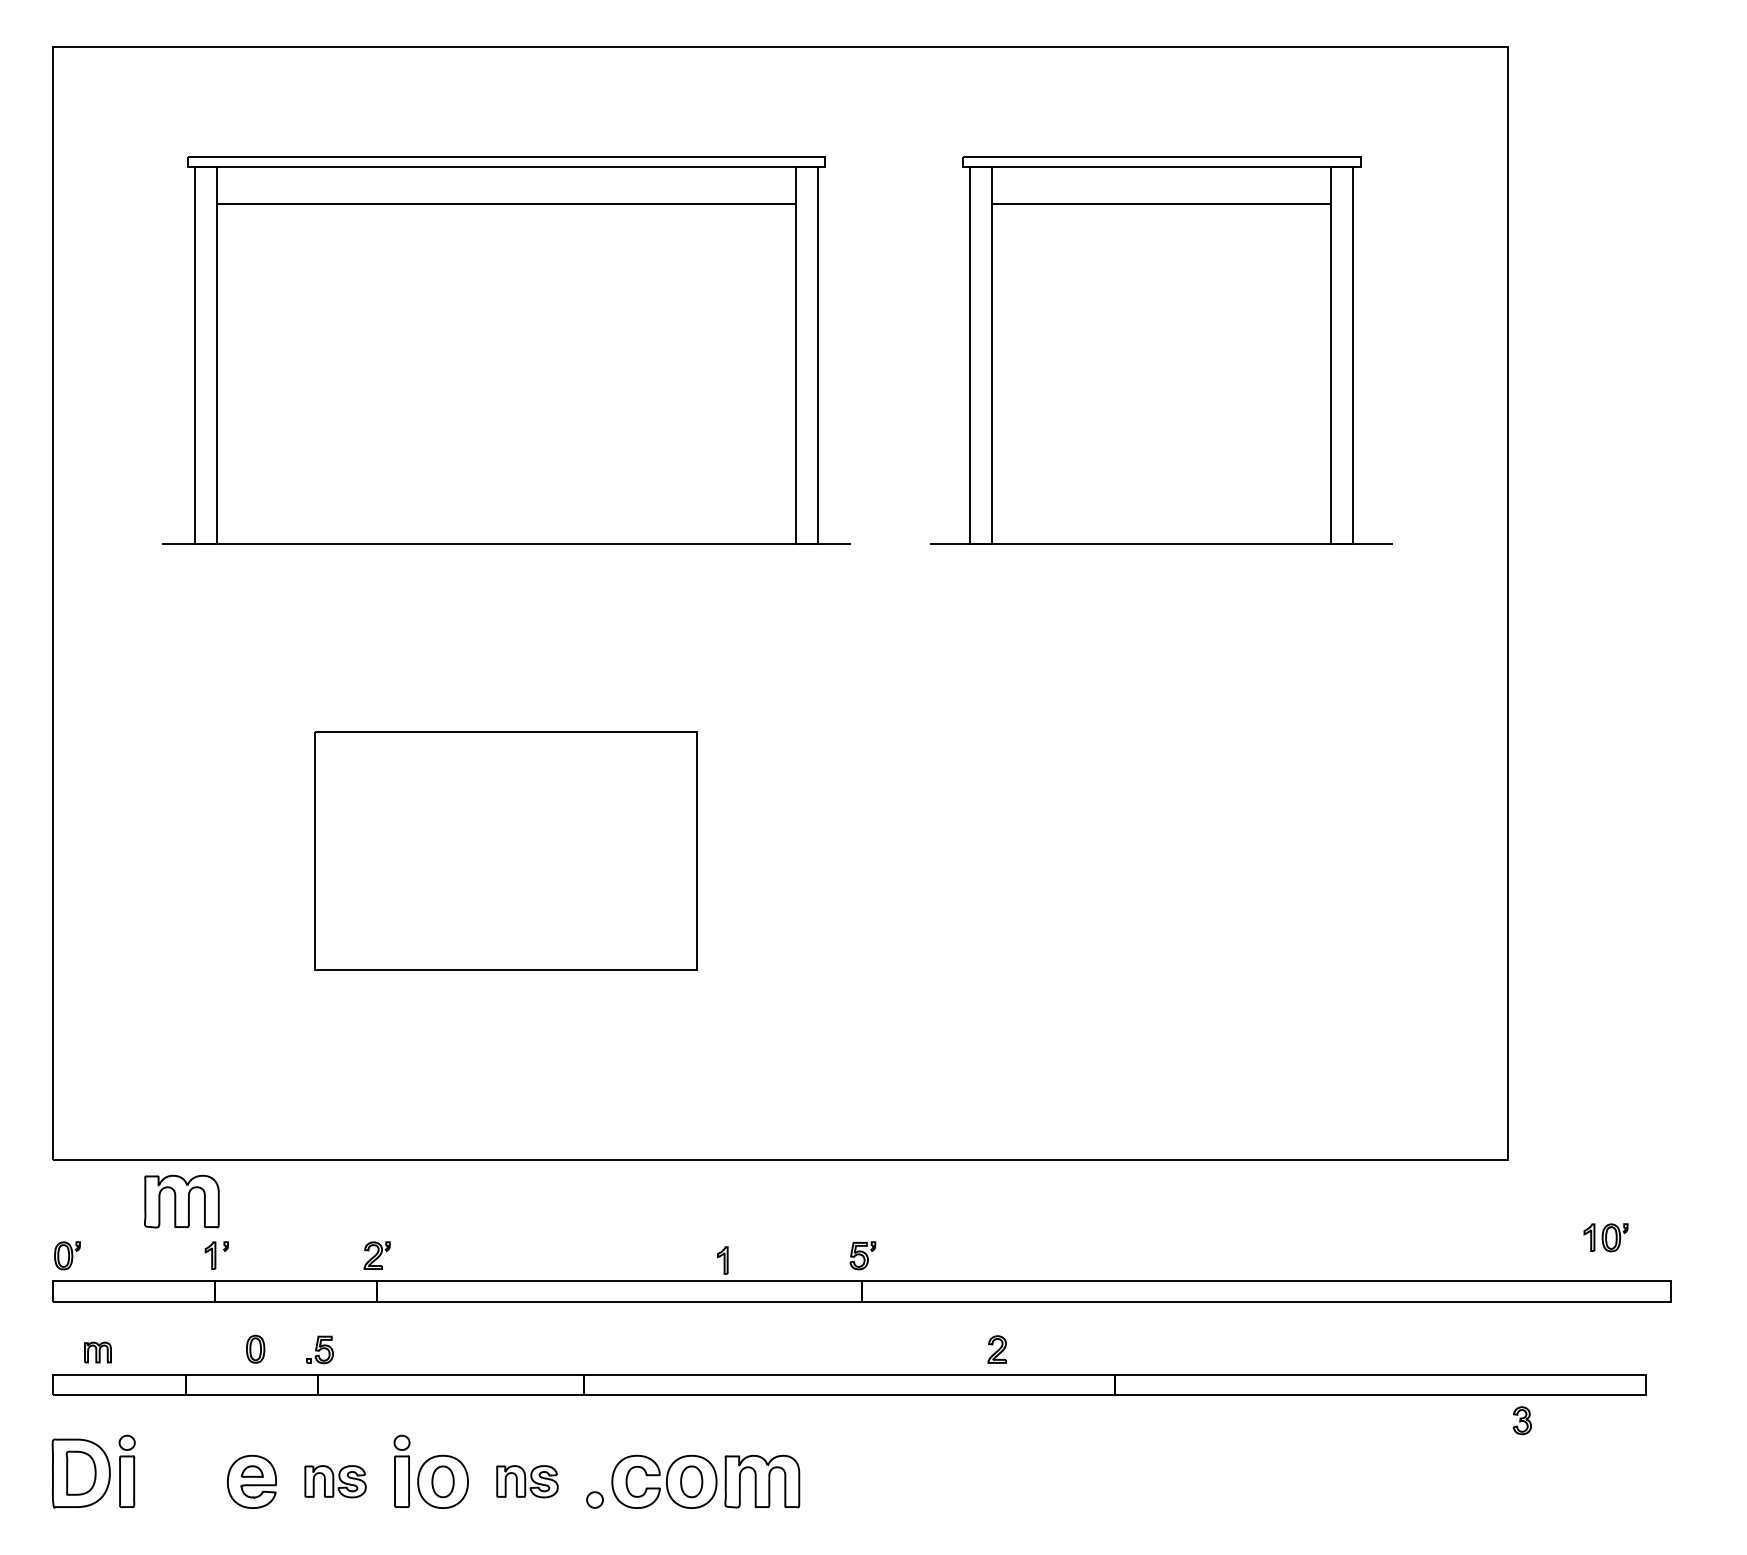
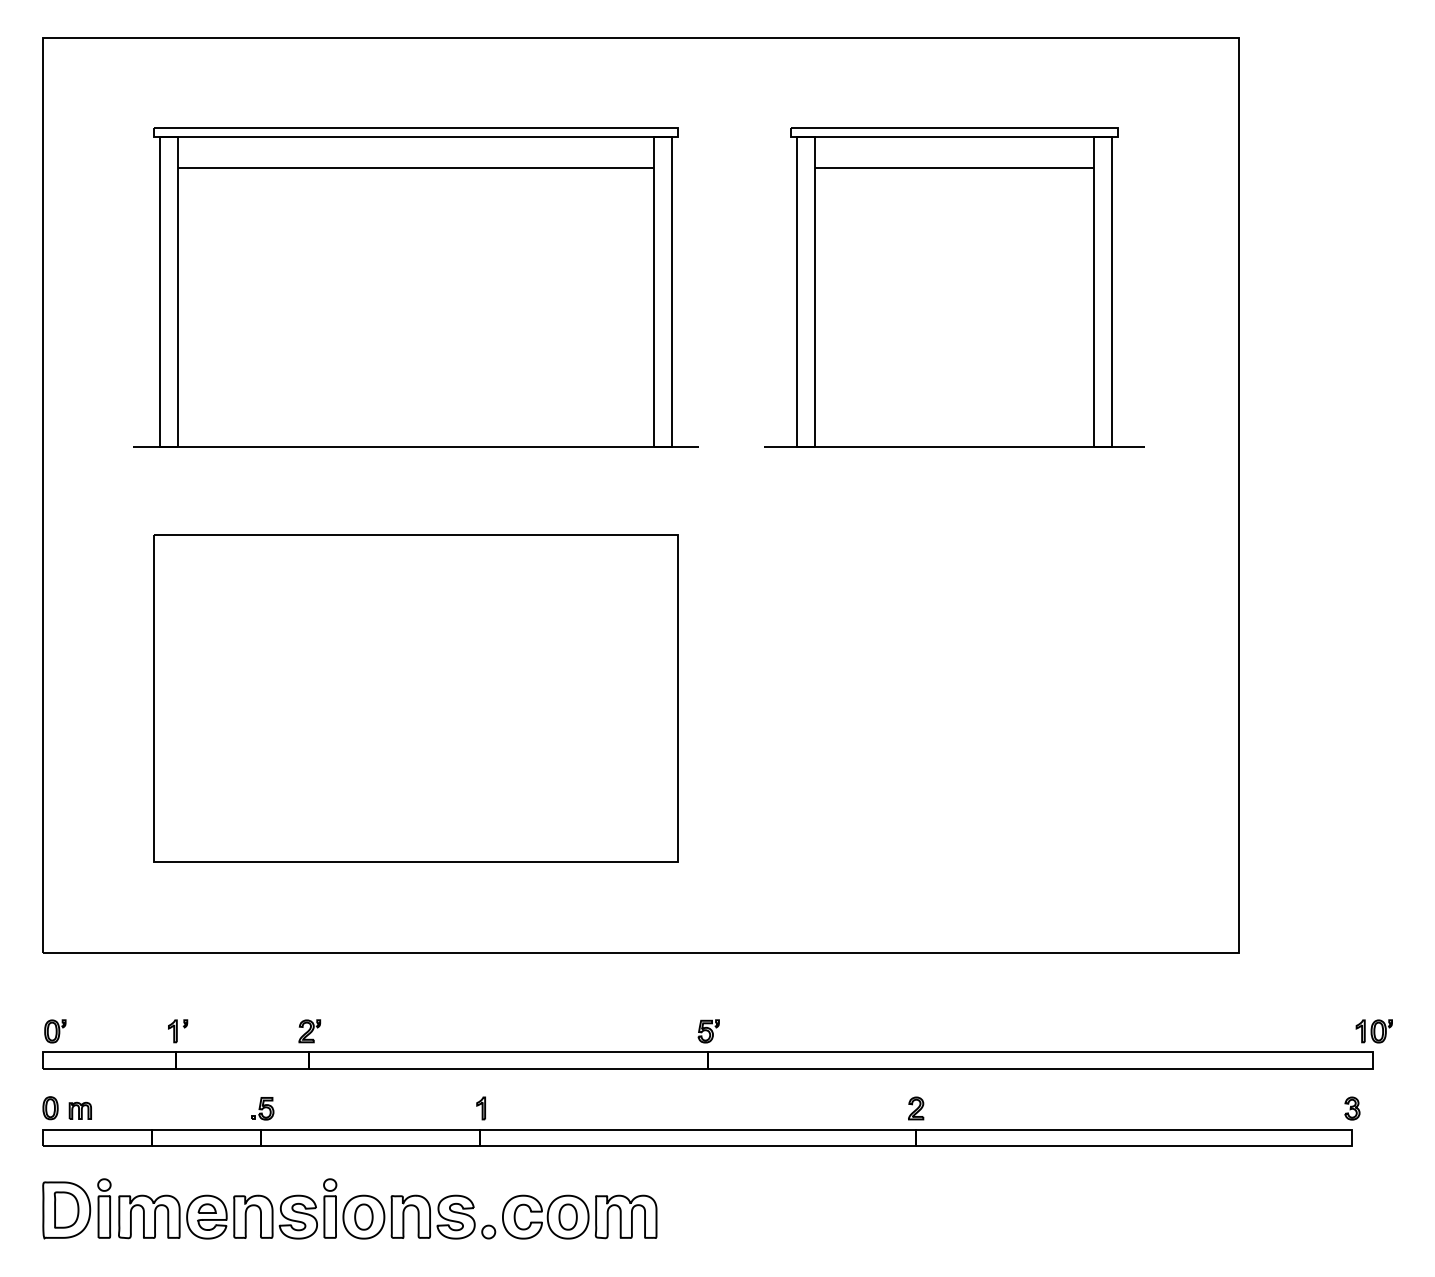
part: (506, 850) -> (416, 698), size x1.67
part: (181, 1201) -> (149, 1216), moved
part: (1605, 1237) -> (1373, 1031), moved
part: (722, 1260) -> (480, 1108), moved
part: (255, 1348) -> (50, 1107), moved
part: (996, 1349) -> (915, 1108), moved
part: (1521, 1420) -> (1351, 1108), moved
part: (335, 1481) -> (275, 1216), size x1.67
part: (527, 1481) -> (433, 1216), size x1.67

